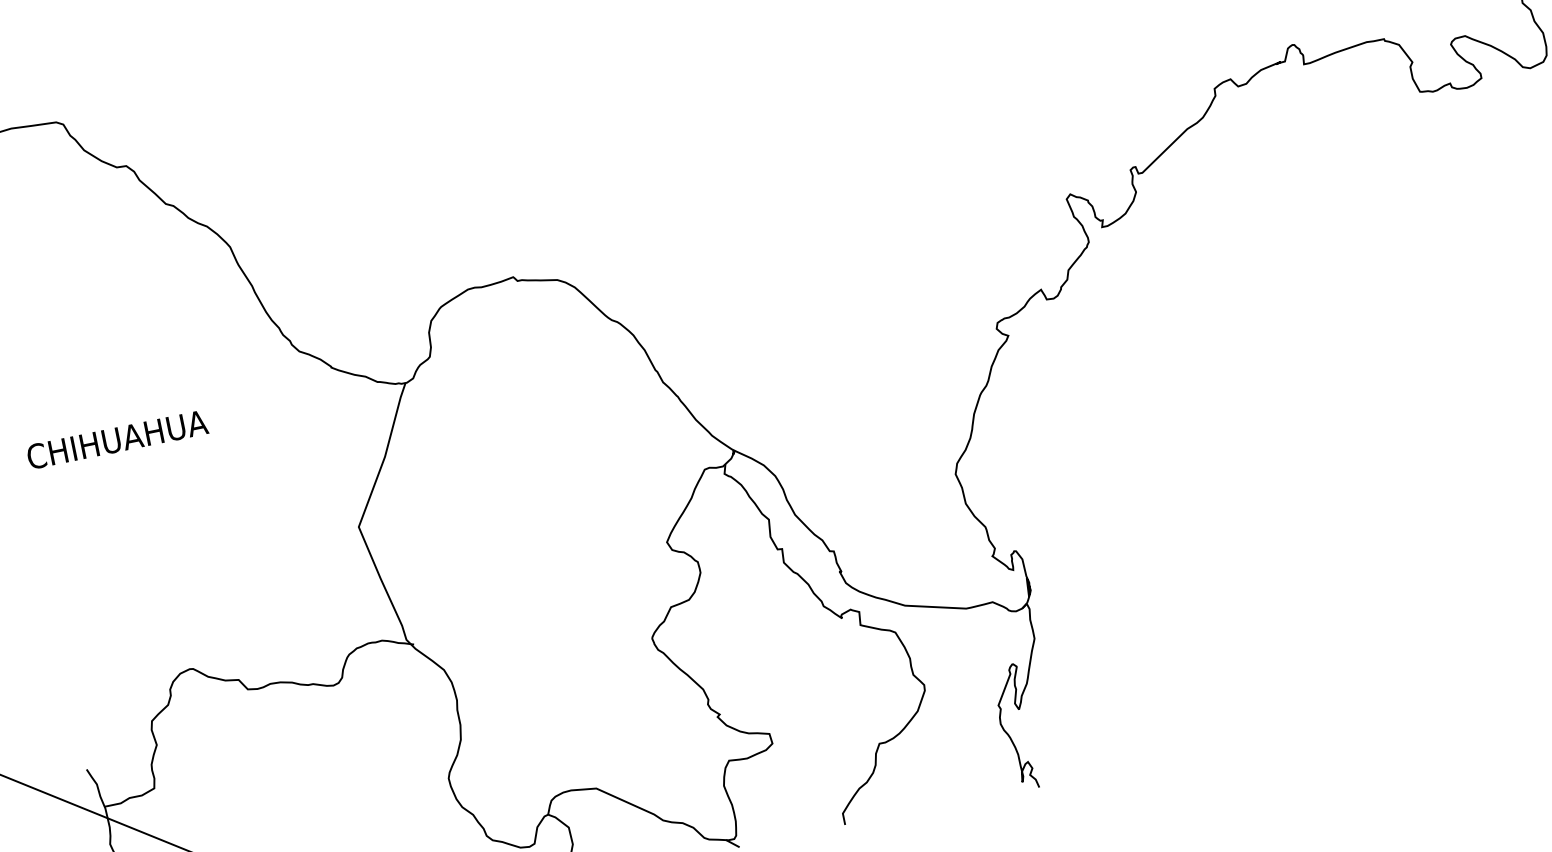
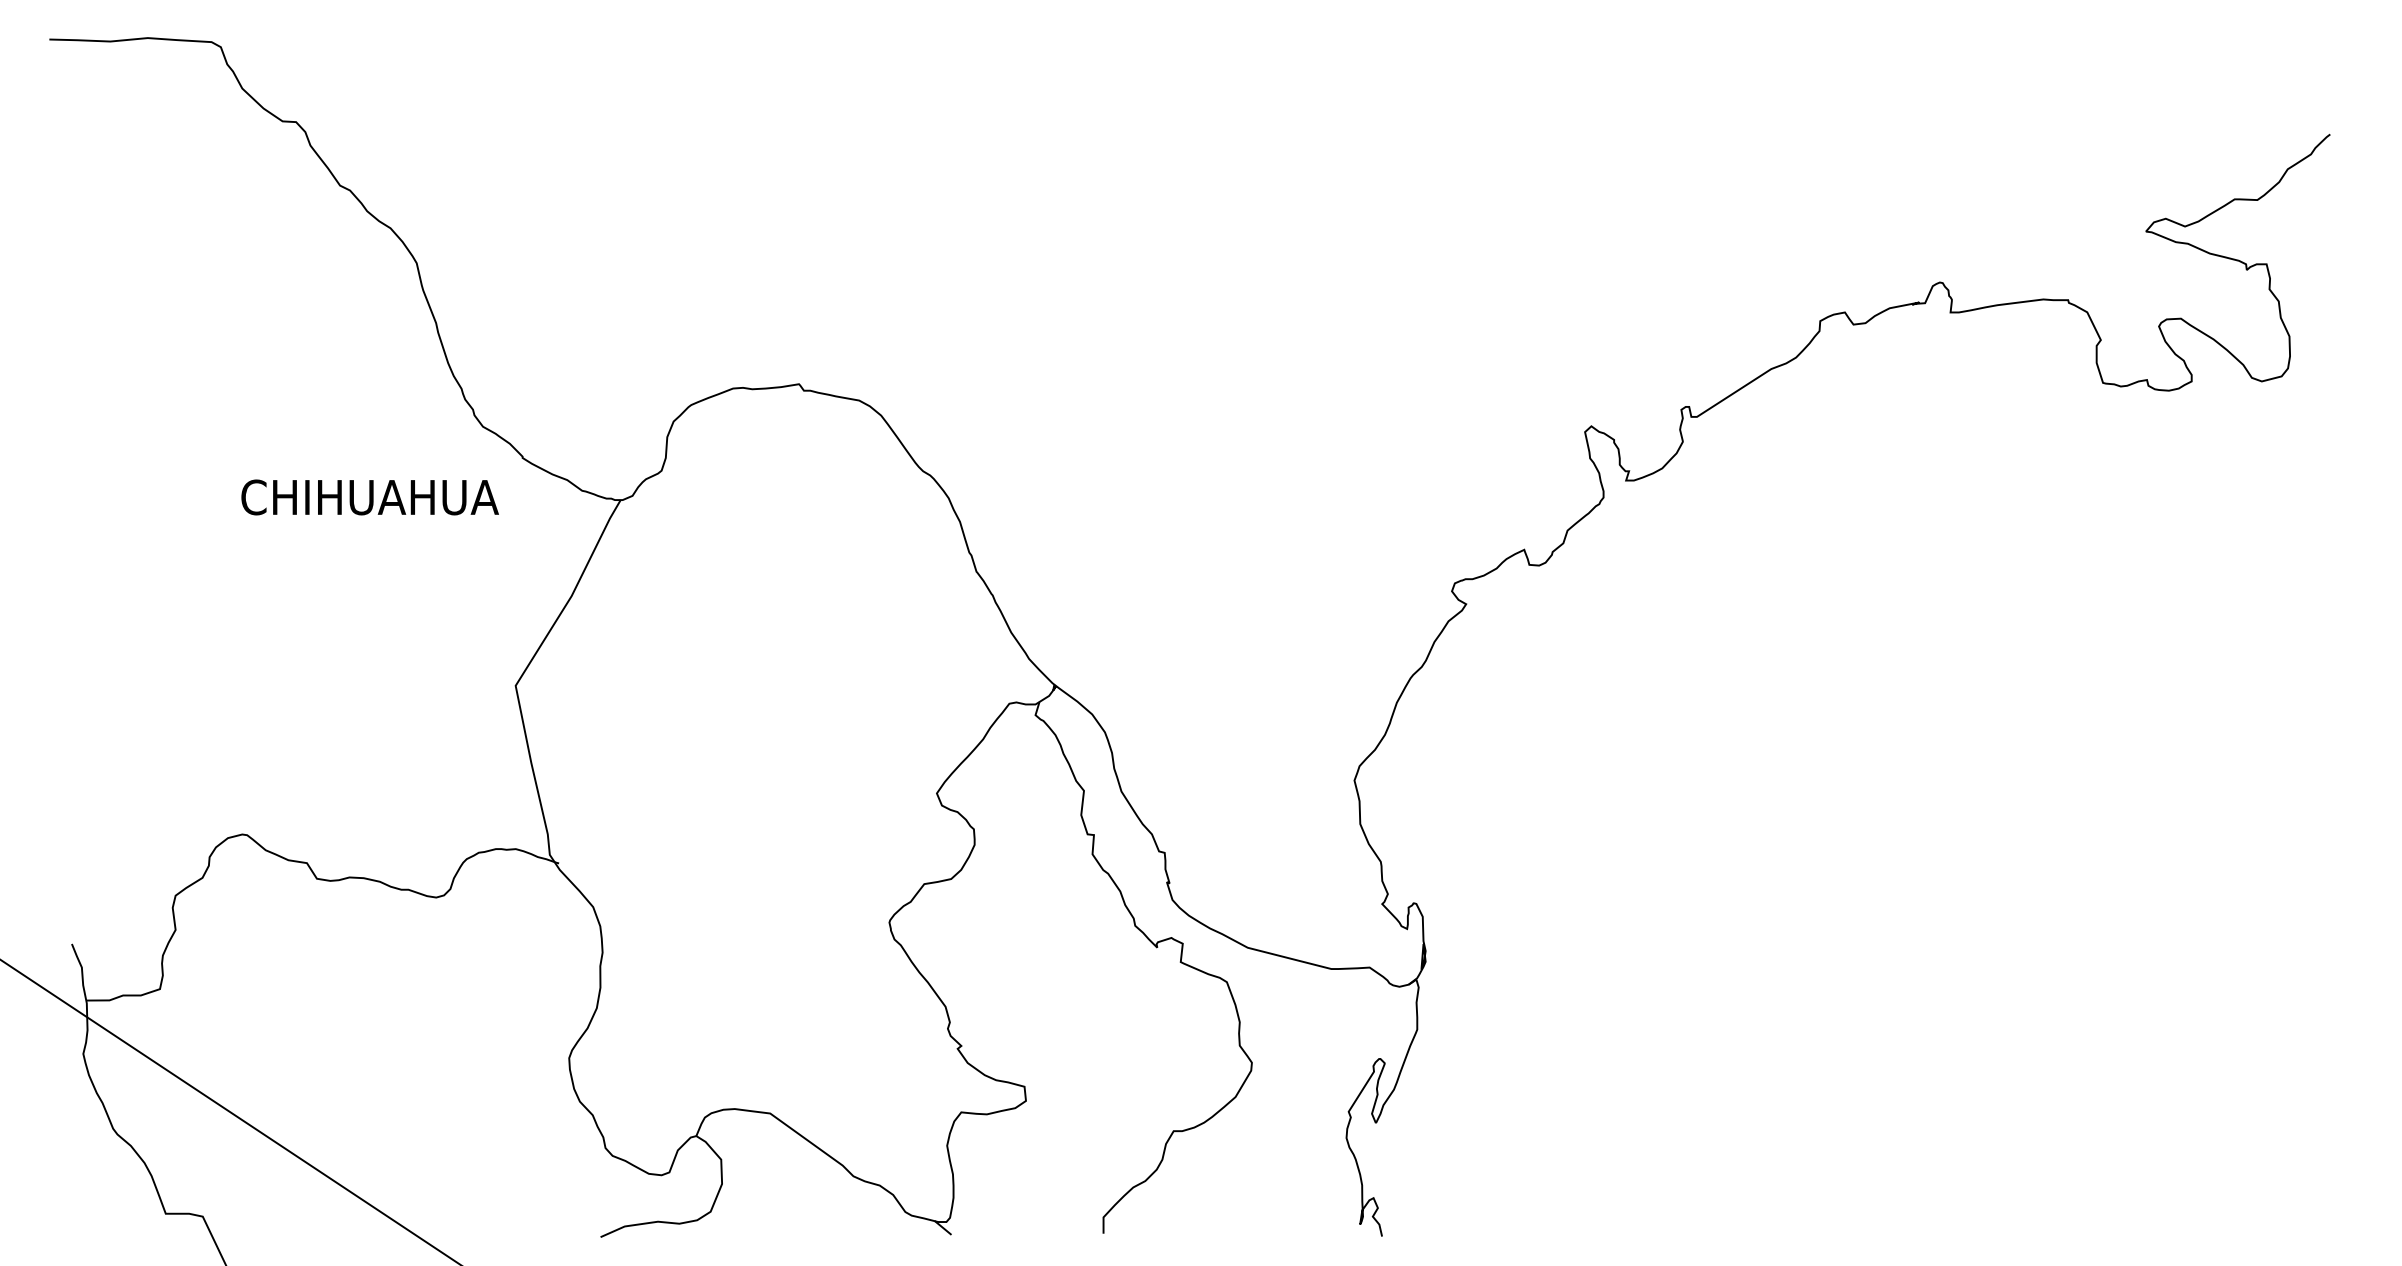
text: (117, 439) -> (369, 497), moved

